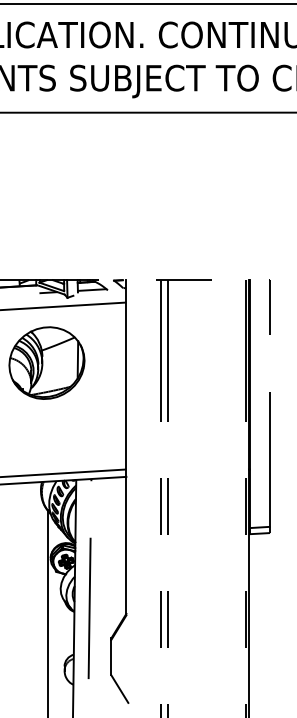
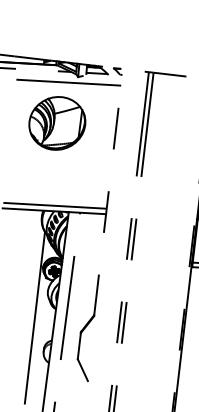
line: (126, 447) -> (108, 192), solid -> dashed

